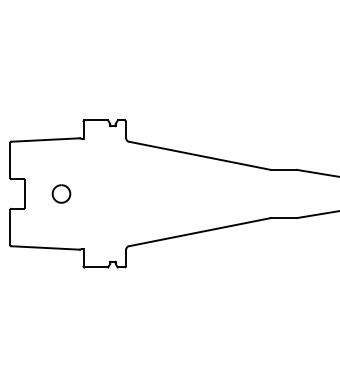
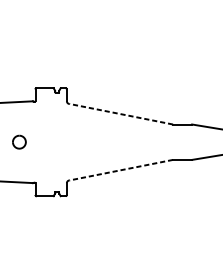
line: (200, 155) -> (121, 113), solid -> dashed
line: (200, 232) -> (121, 170), solid -> dashed

